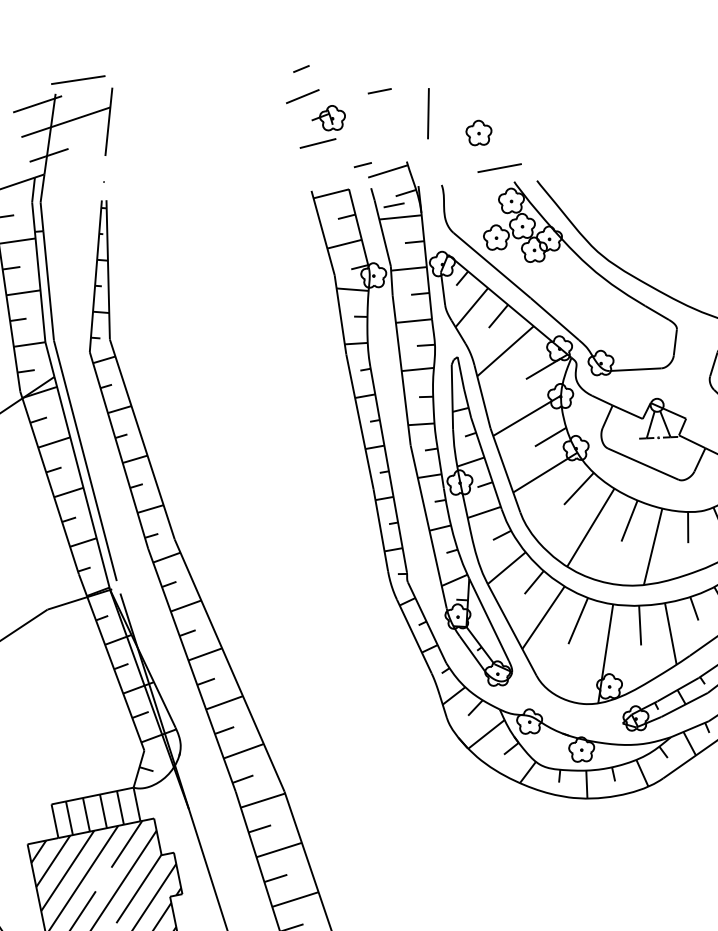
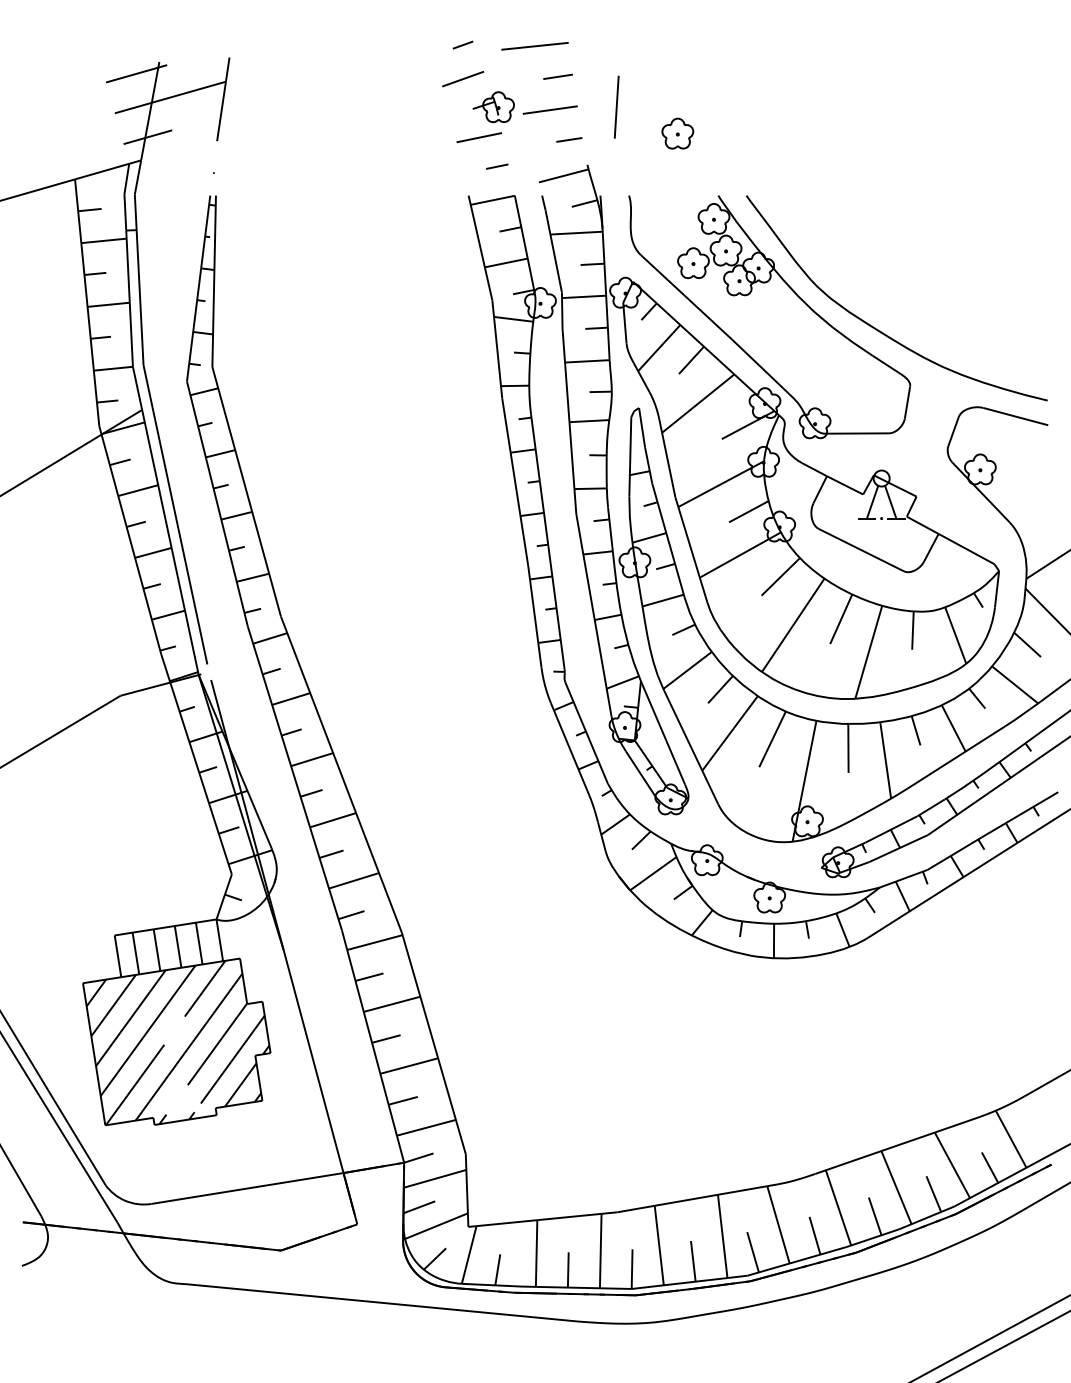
line: (77, 80) -> (534, 46), moved
line: (363, 164) -> (497, 166), moved
line: (499, 167) -> (549, 109), moved
line: (394, 204) -> (569, 139), moved

